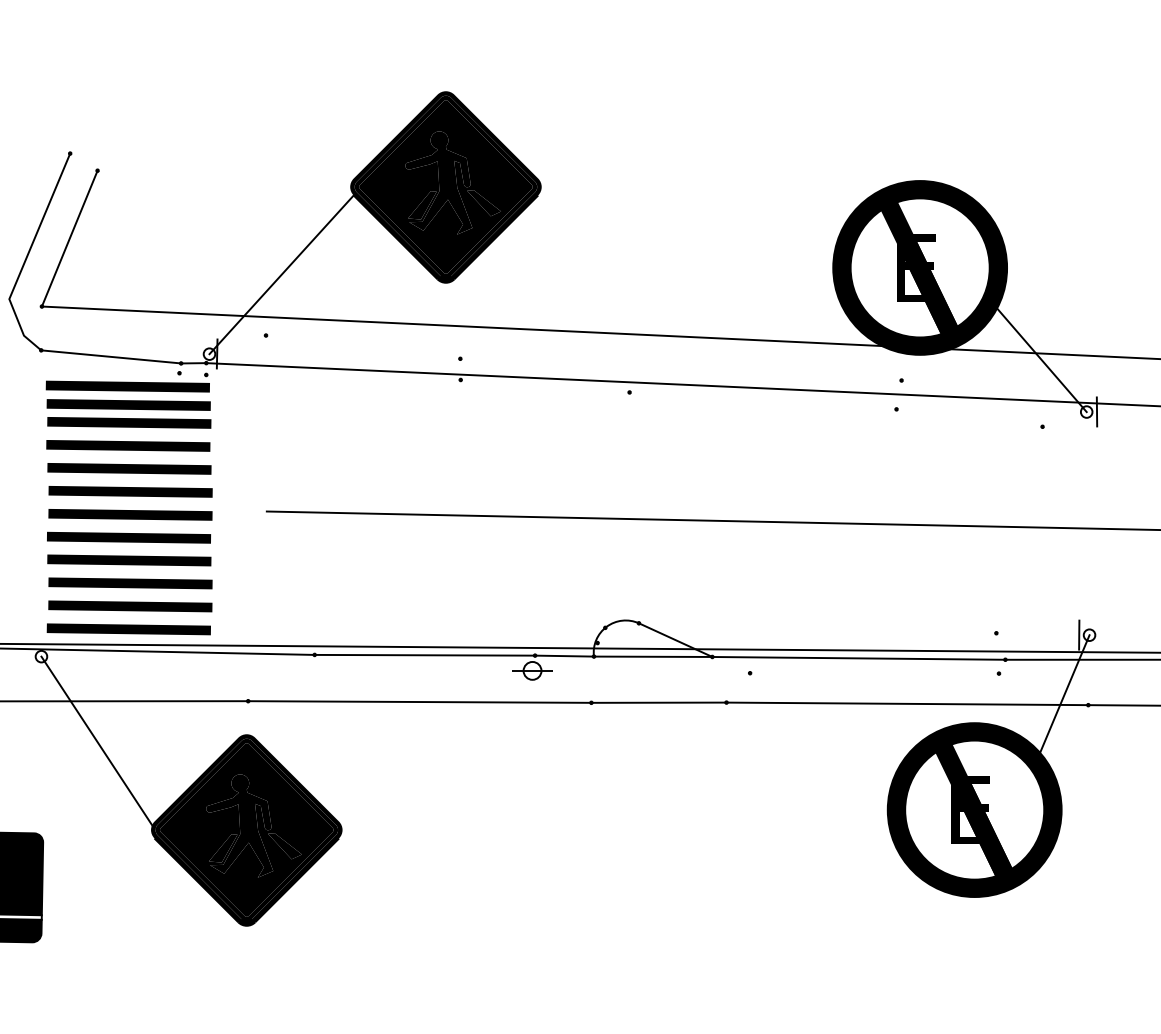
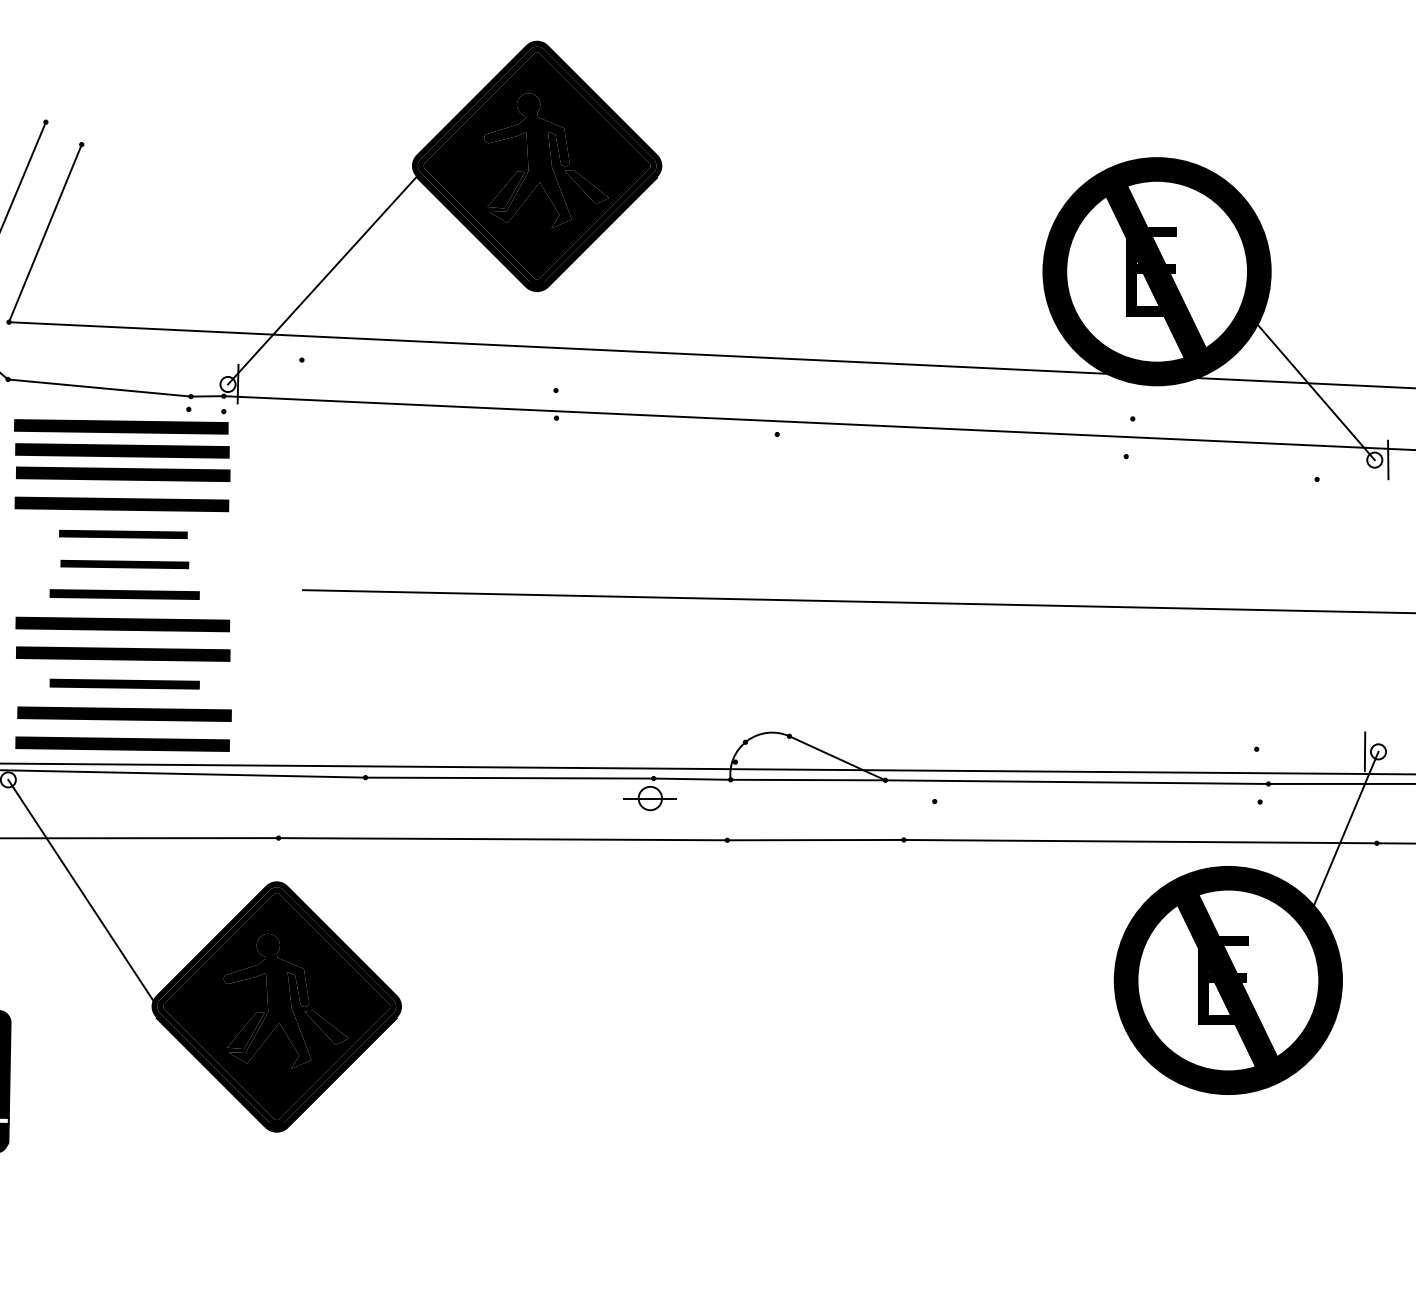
part: (129, 468) -> (123, 533), size x0.6
part: (130, 491) -> (124, 563), size x0.6
part: (130, 514) -> (124, 594), size x0.7
part: (130, 583) -> (124, 684), size x0.7

